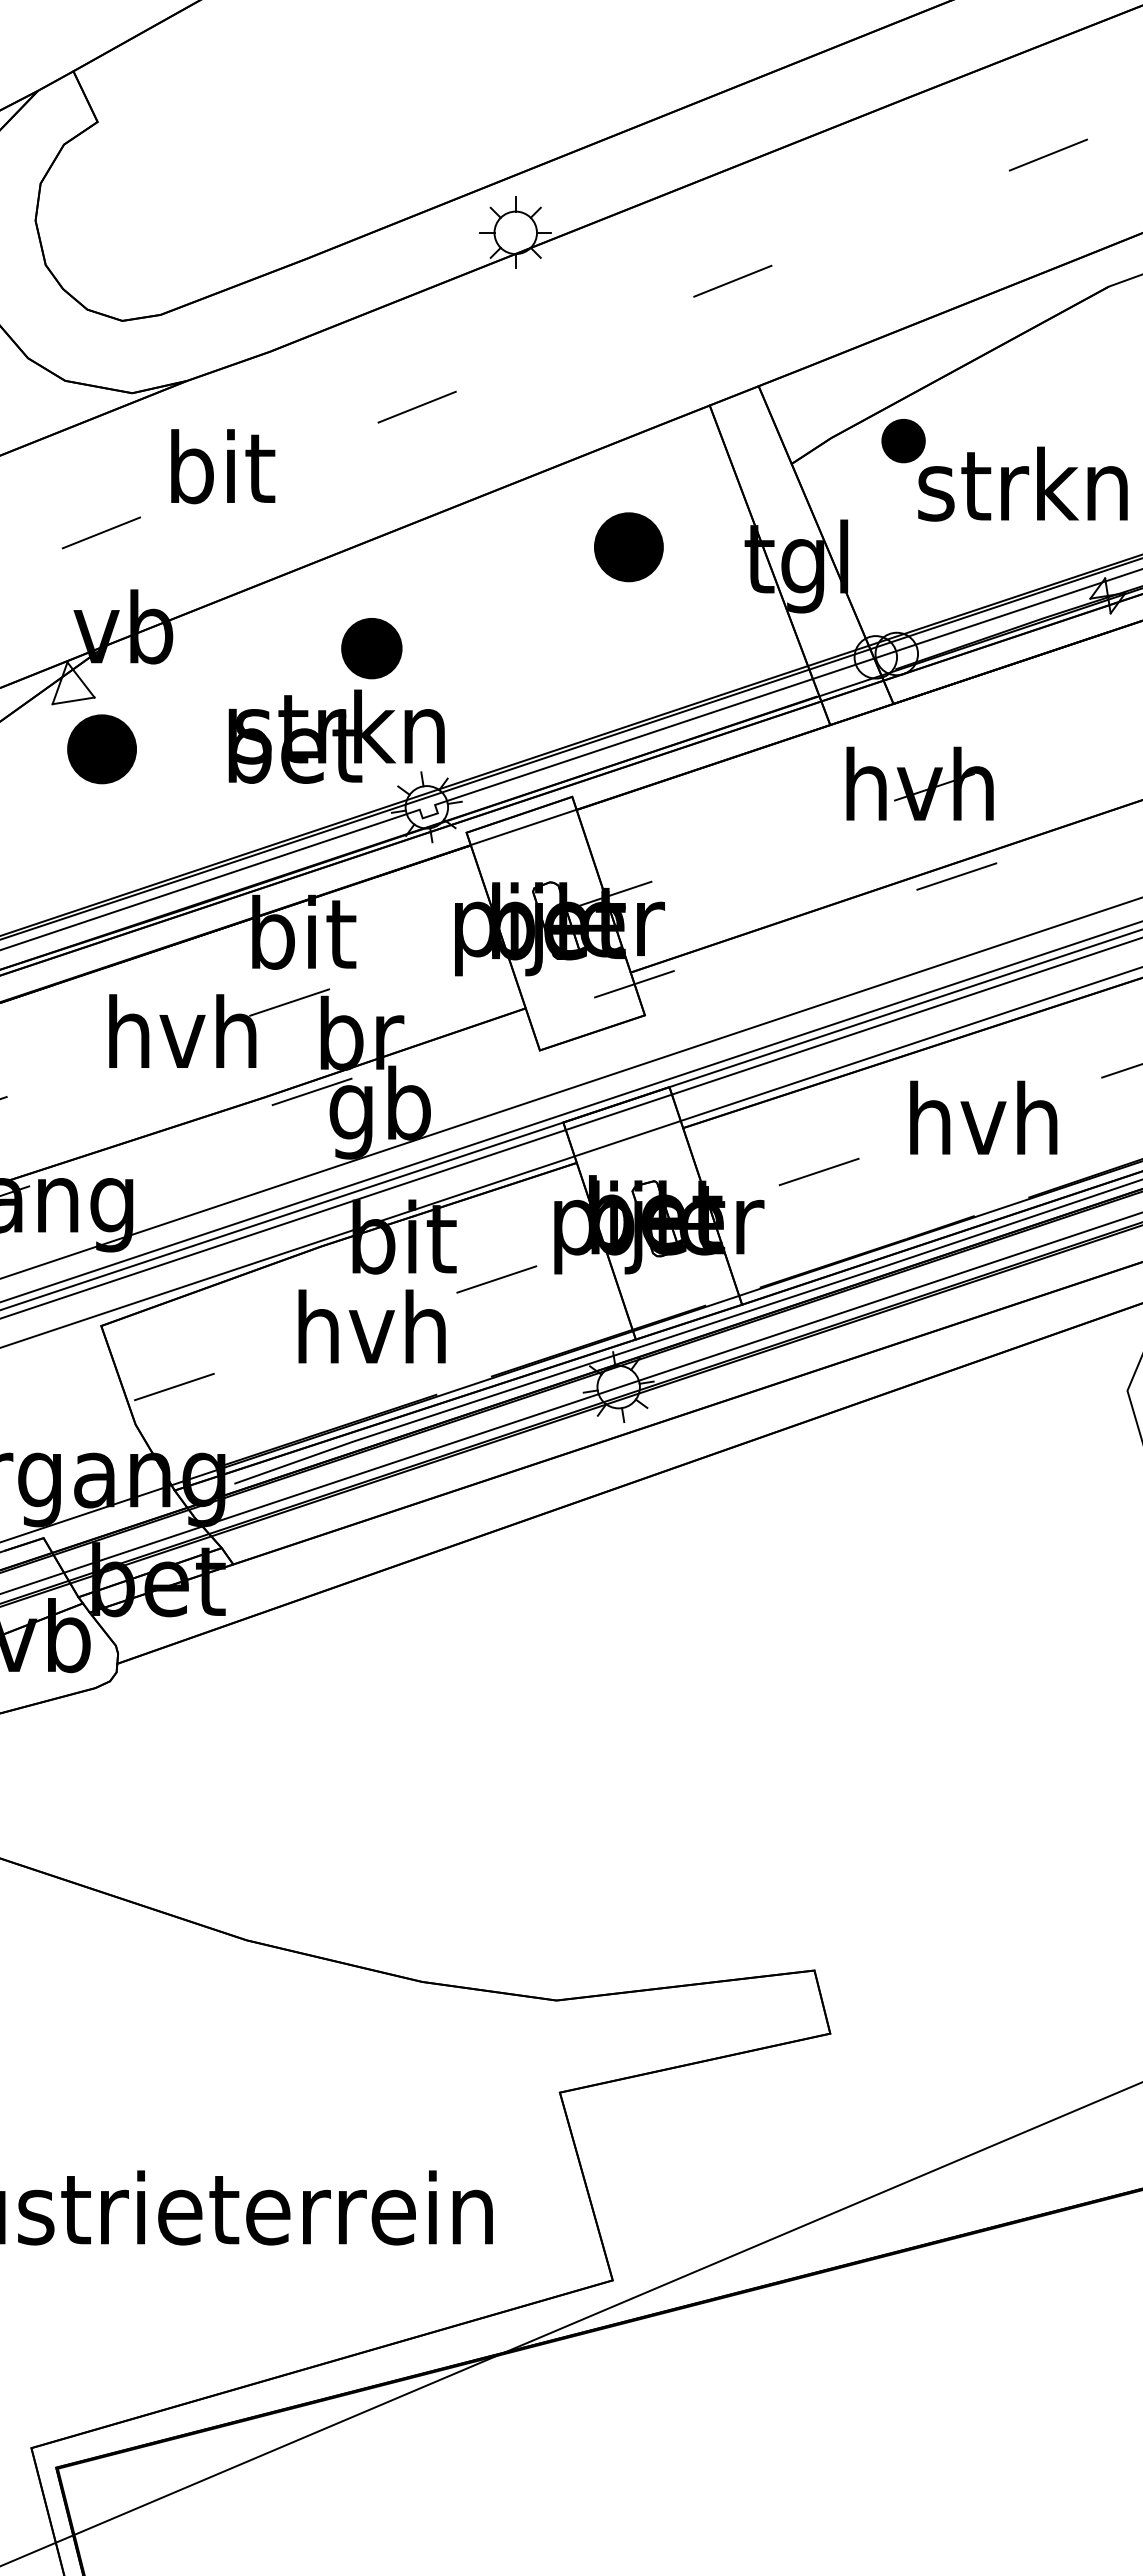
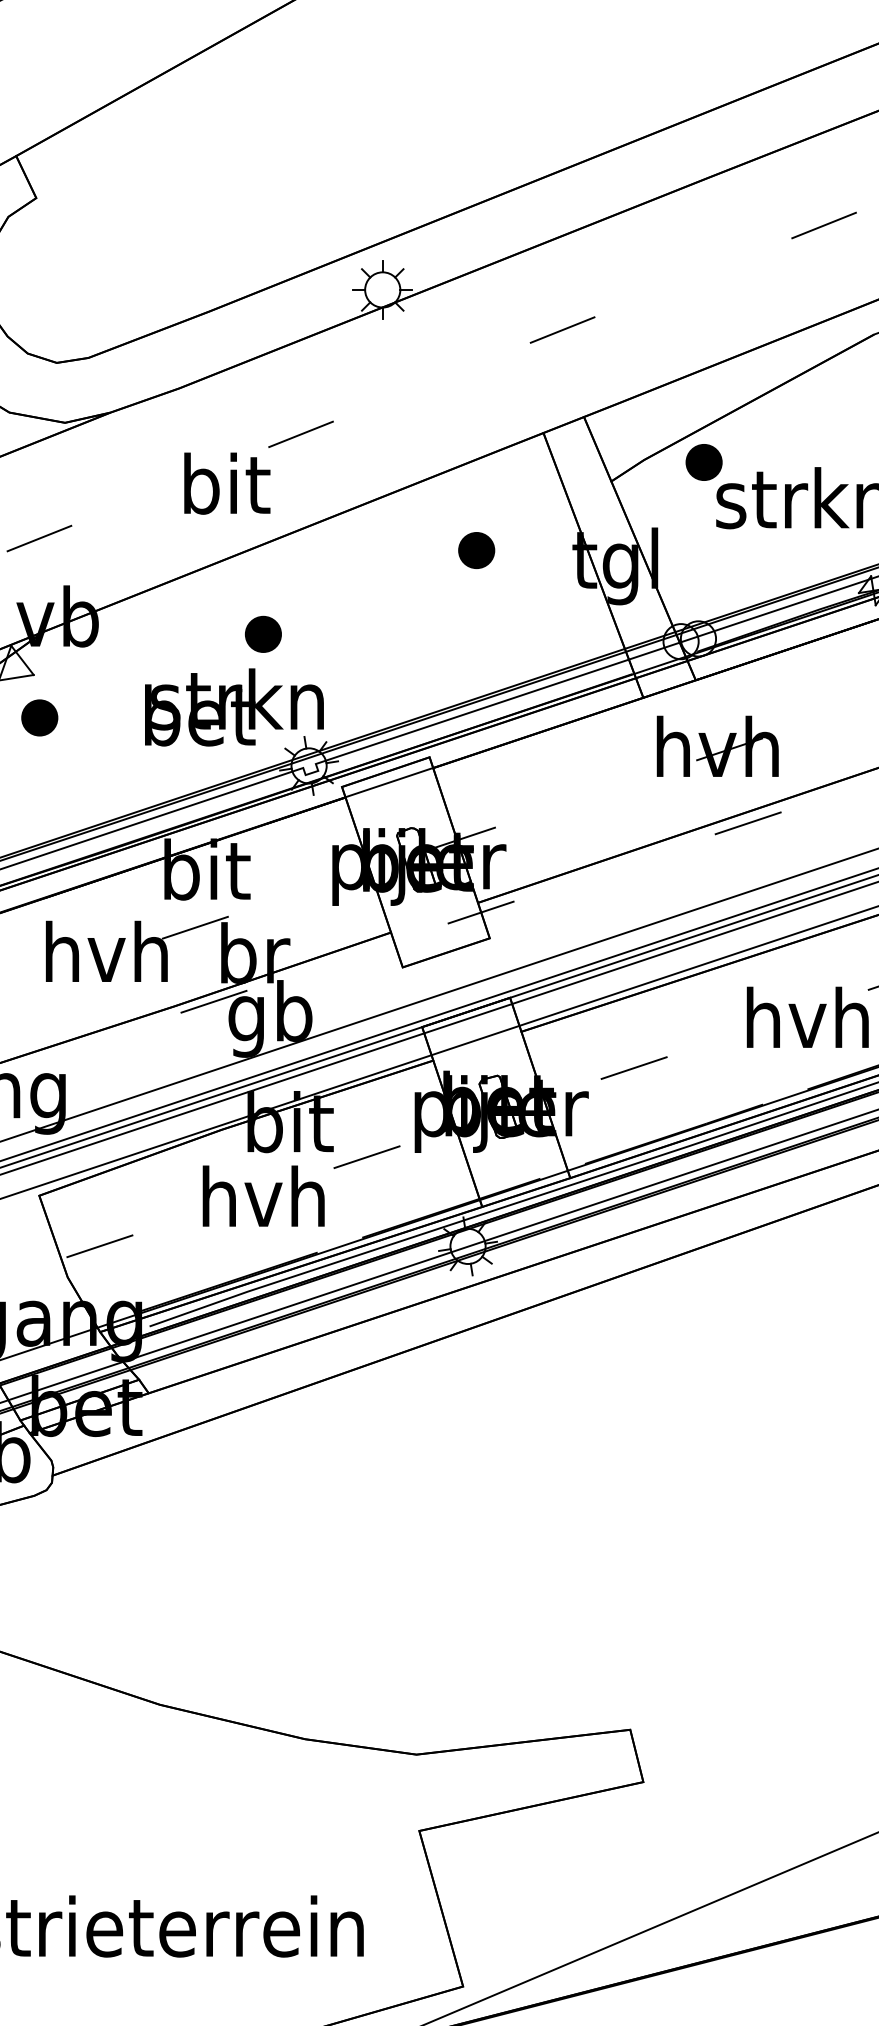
text: (223, 466) -> (227, 483), moved
part: (629, 547) -> (476, 550), size x0.62
part: (371, 648) -> (263, 634), size x0.71
part: (101, 749) -> (39, 718), size x0.62
text: (983, 1117) -> (807, 1017), moved

